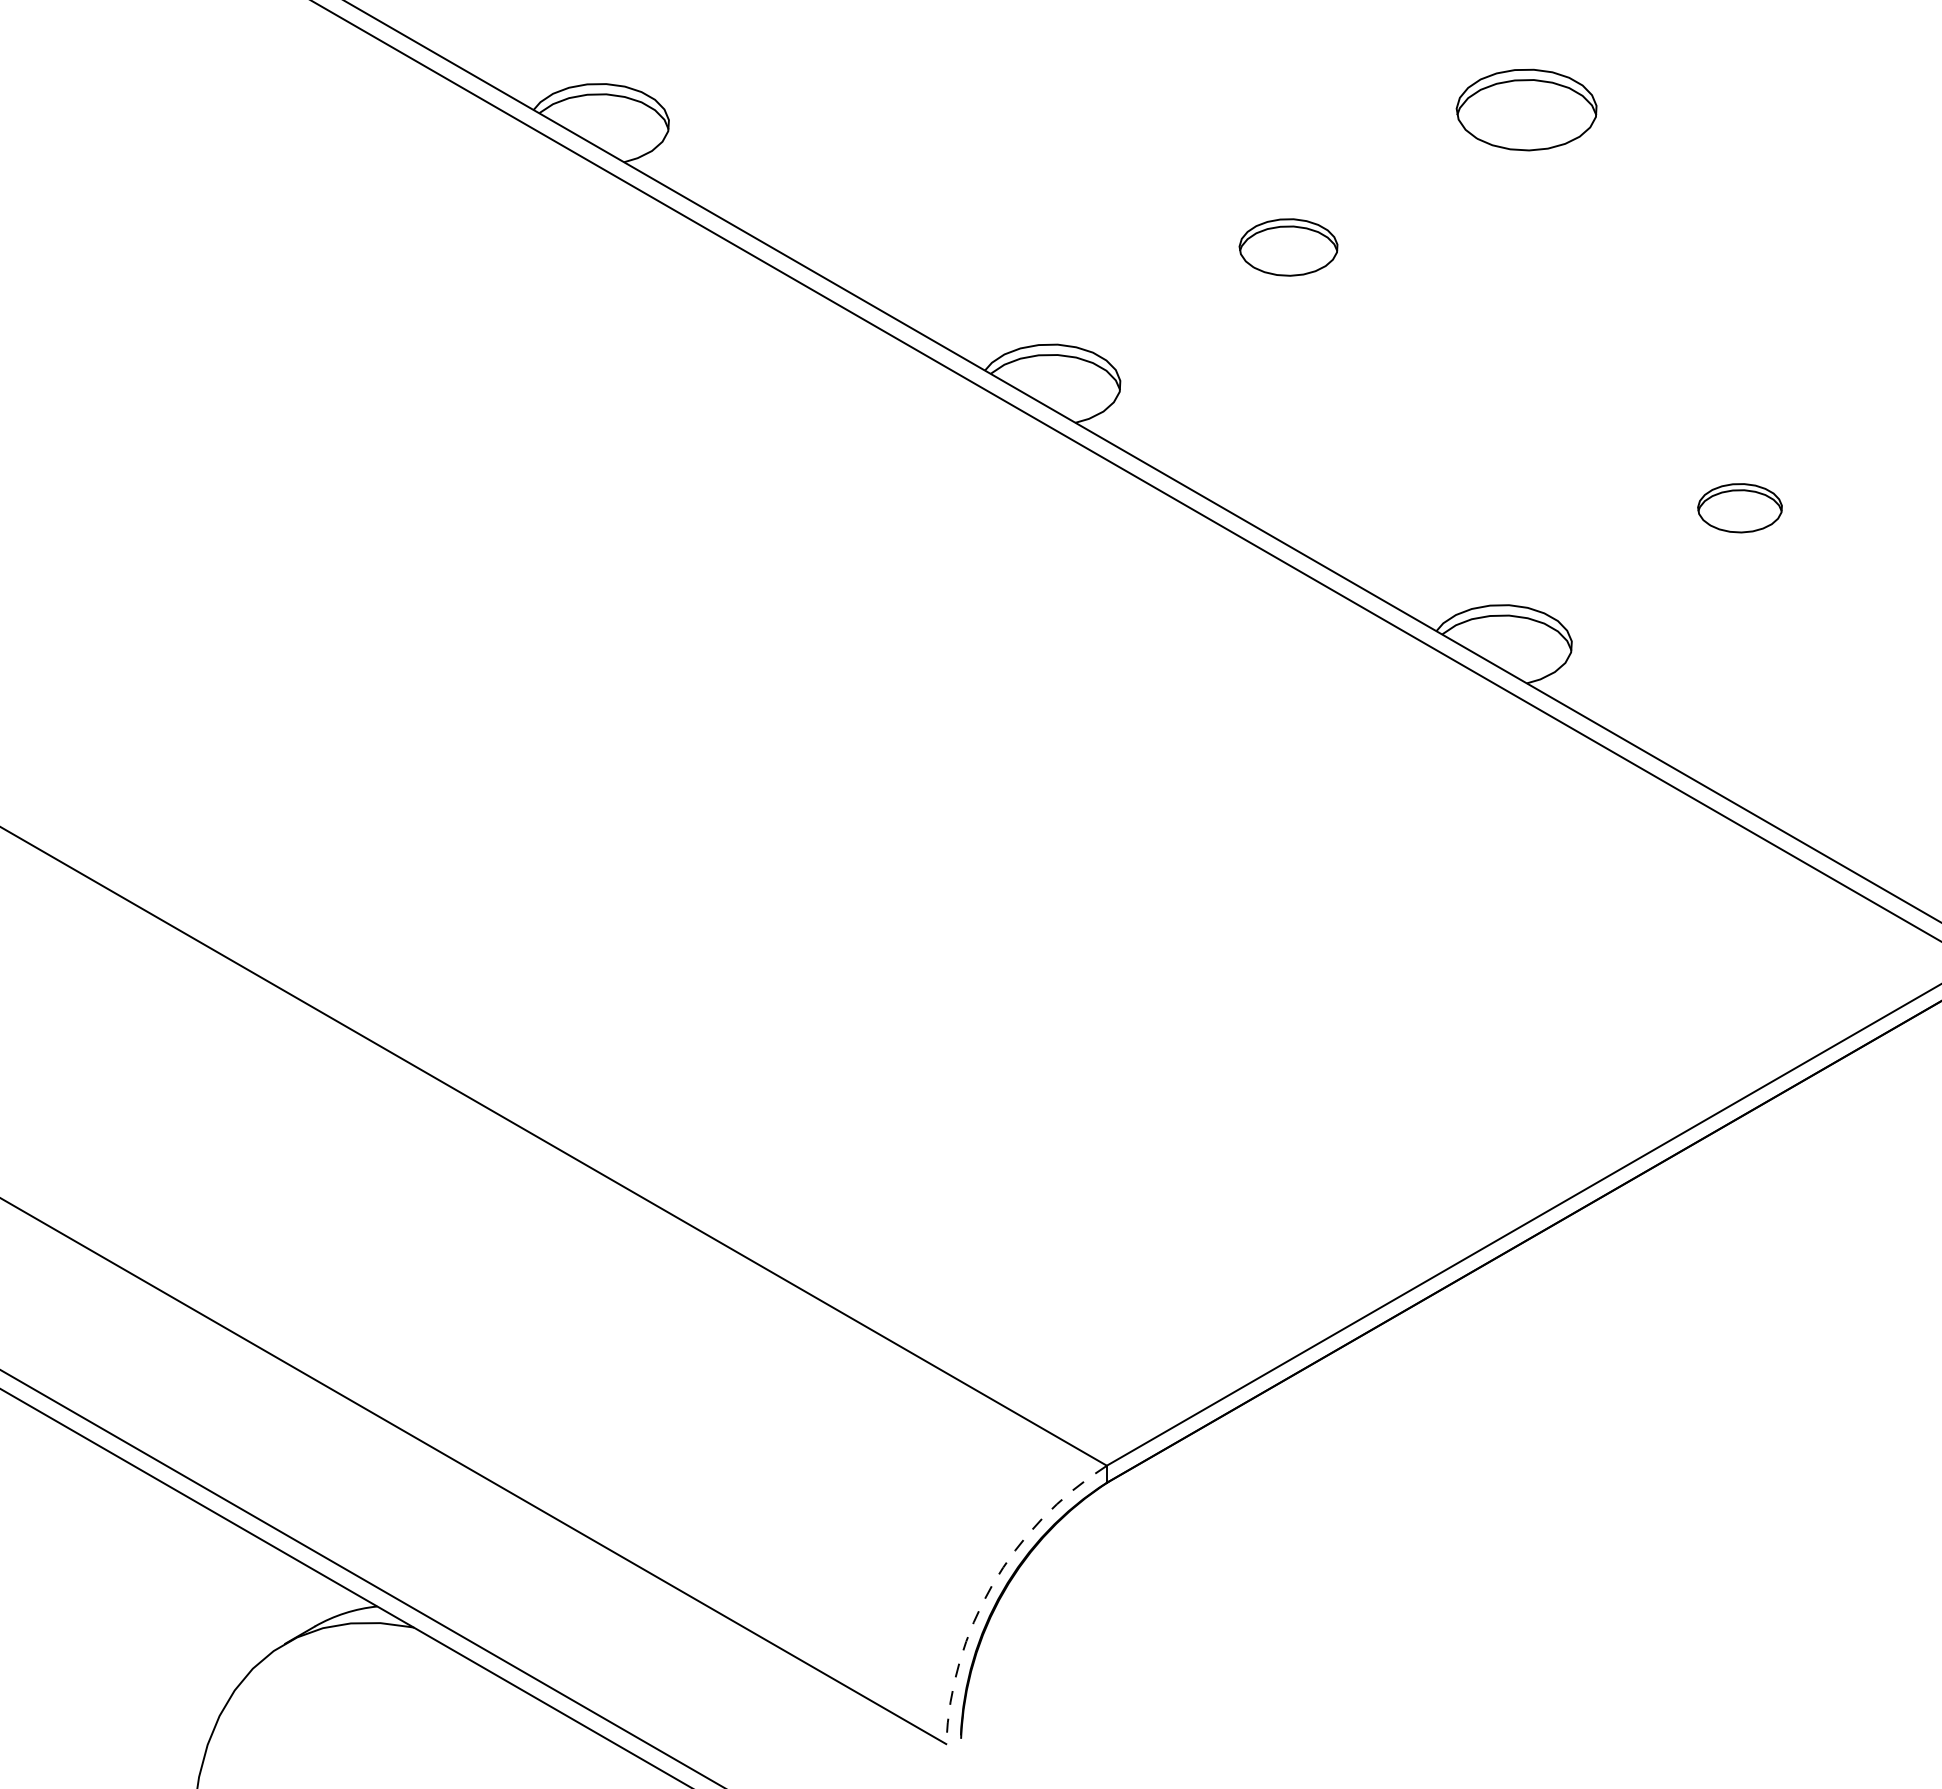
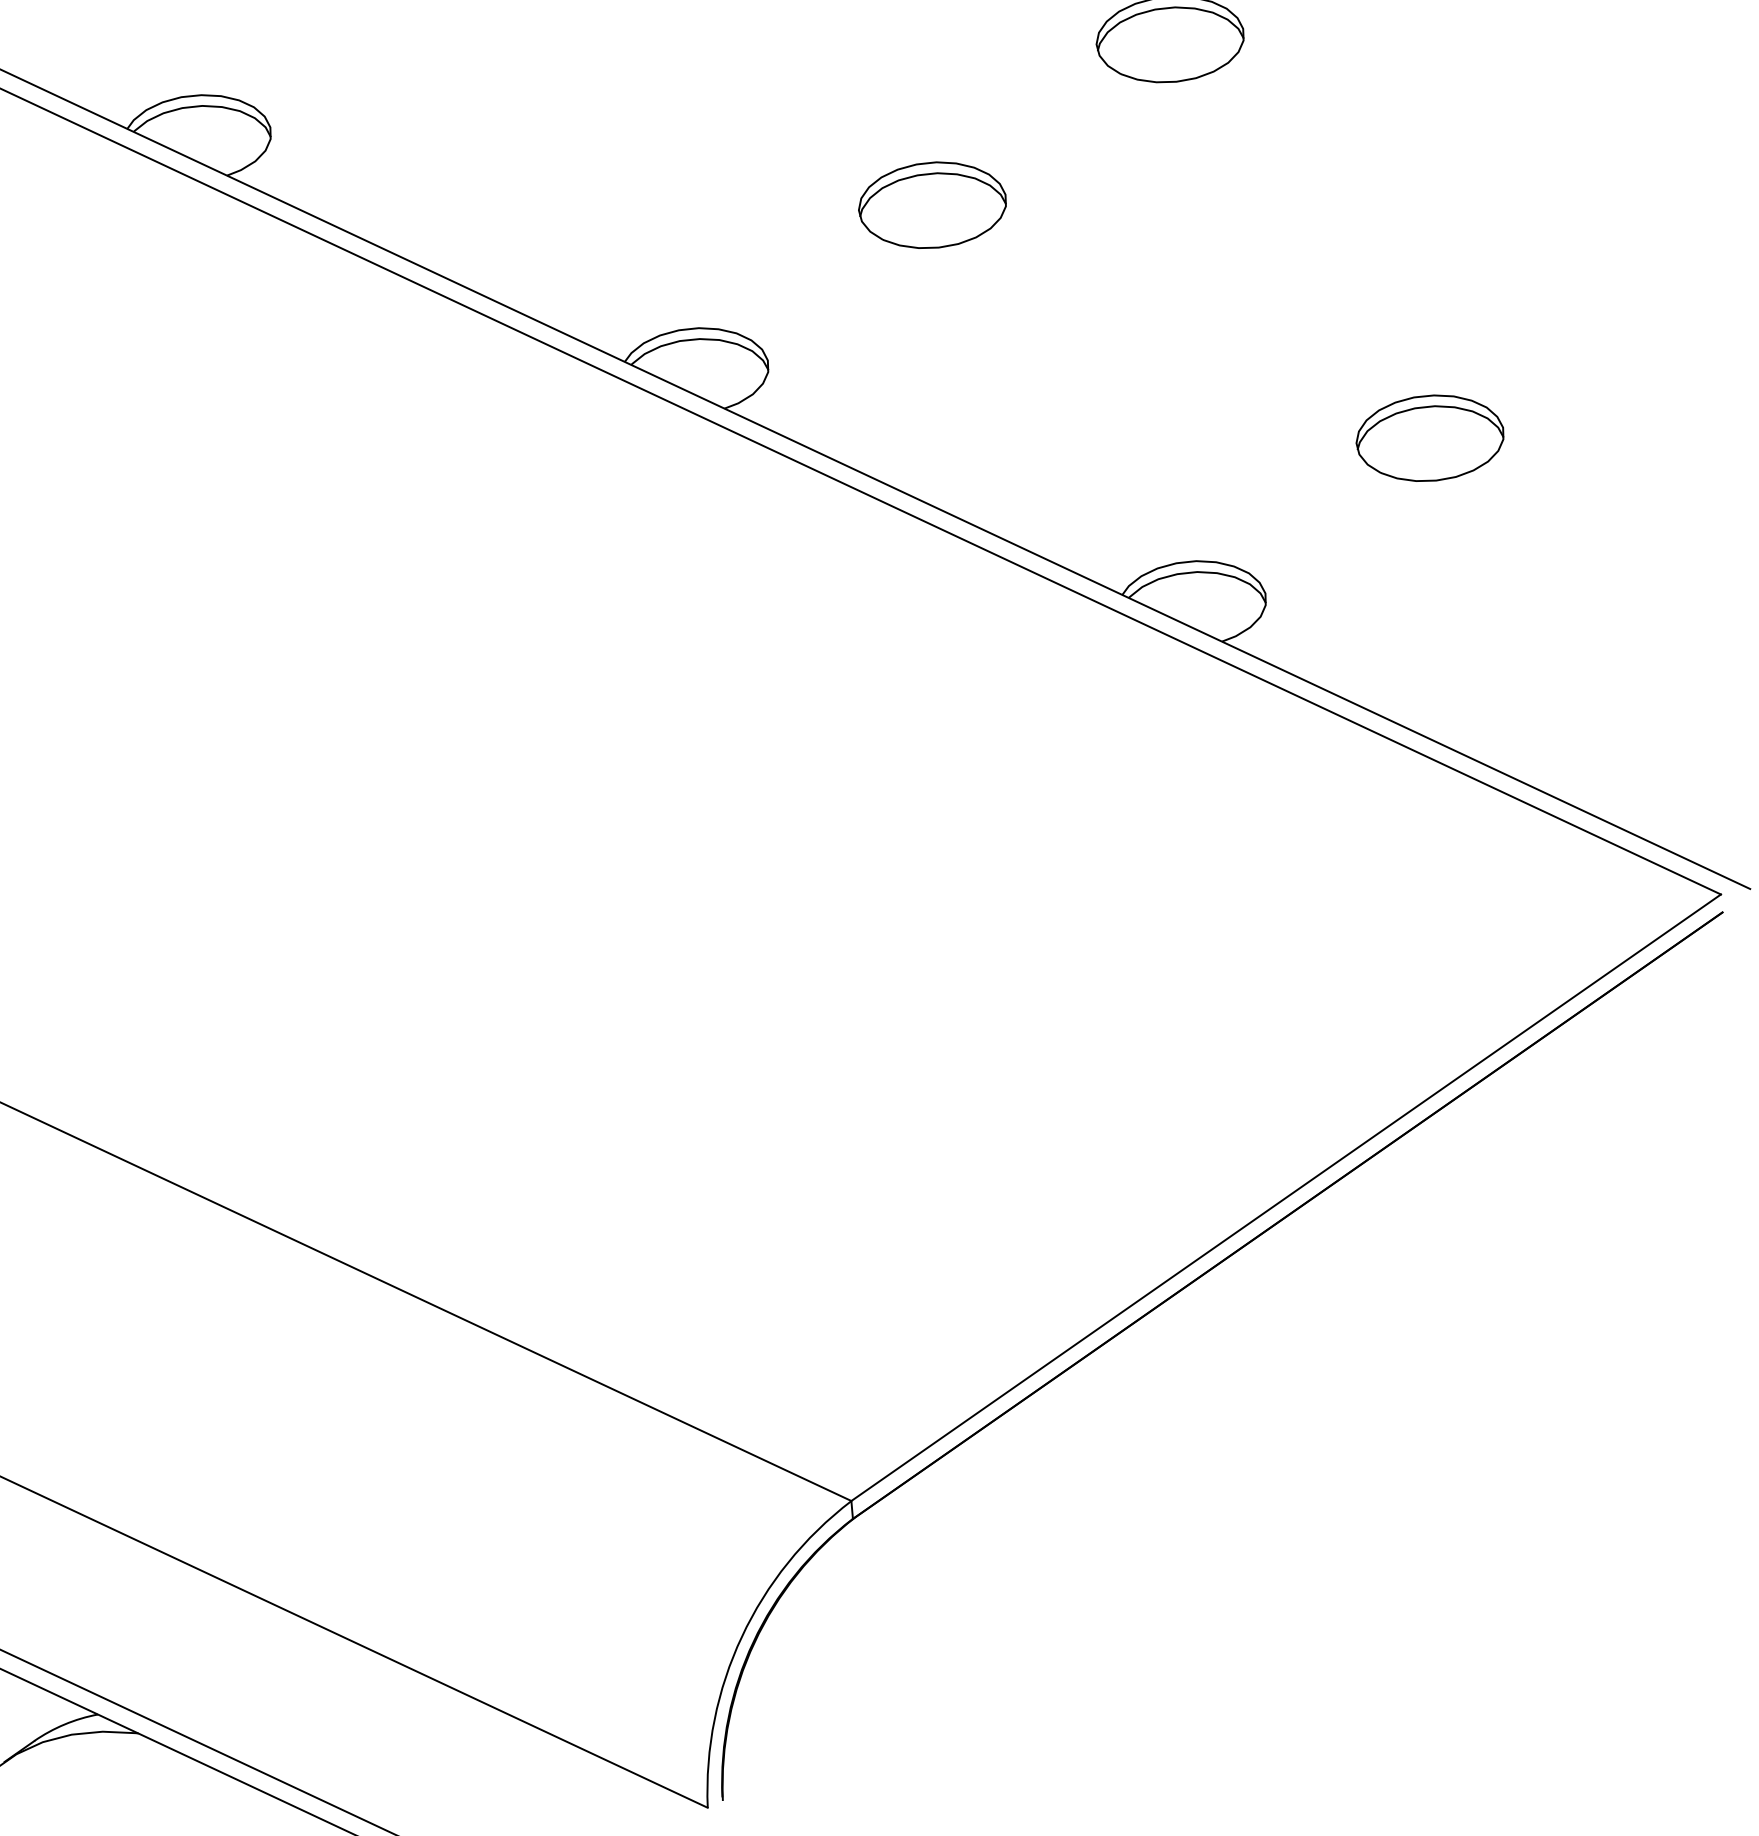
part: (1288, 247) -> (932, 205), size x1.43
part: (1739, 508) -> (1429, 438), size x1.67
arc: (992, 1585) -> (742, 1637), dashed -> solid

